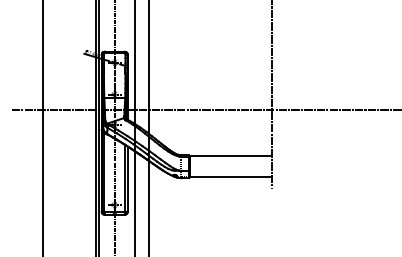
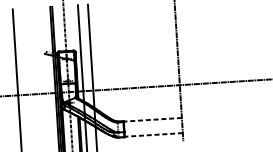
line: (230, 156) -> (152, 120), solid -> dashed
line: (230, 177) -> (153, 134), solid -> dashed

